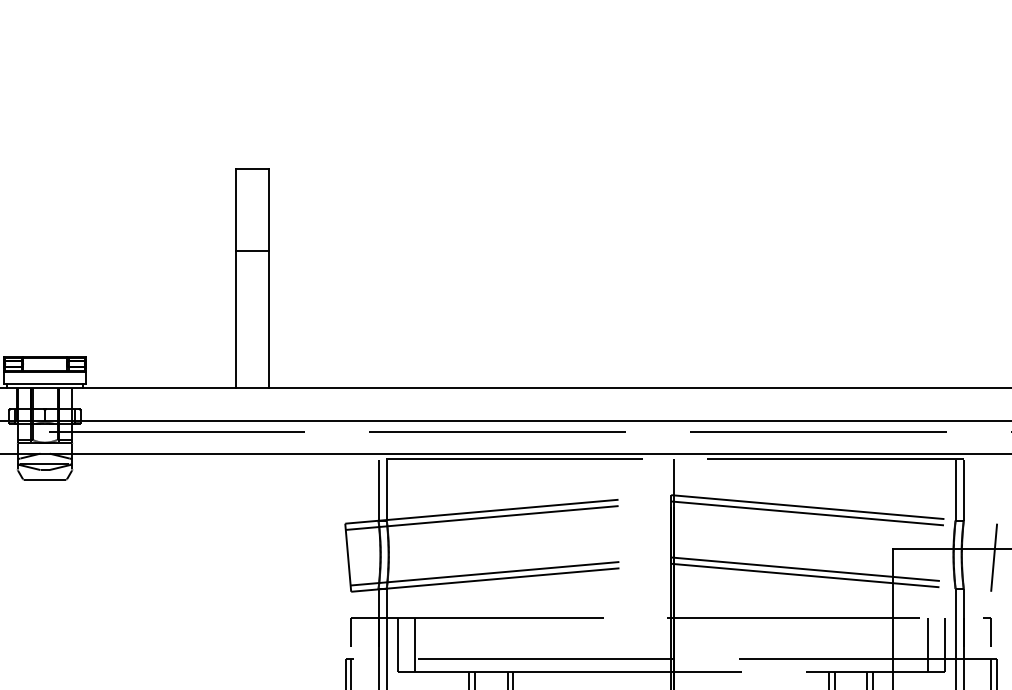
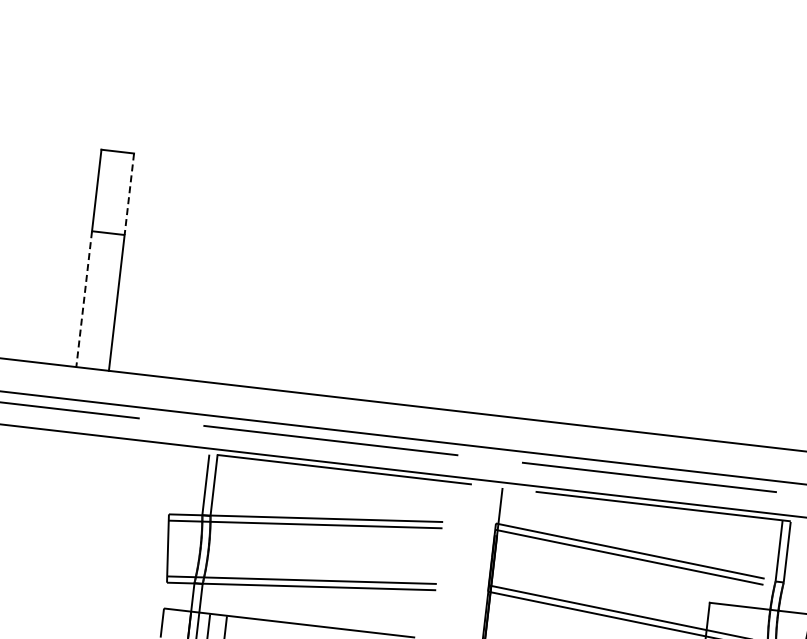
line: (269, 210) -> (129, 194), solid -> dashed
line: (236, 320) -> (84, 300), solid -> dashed

